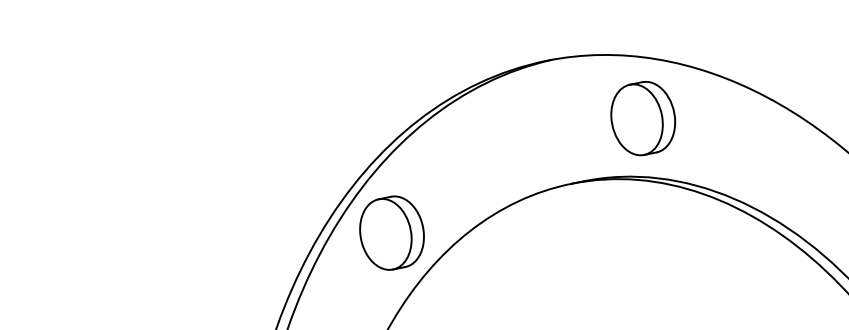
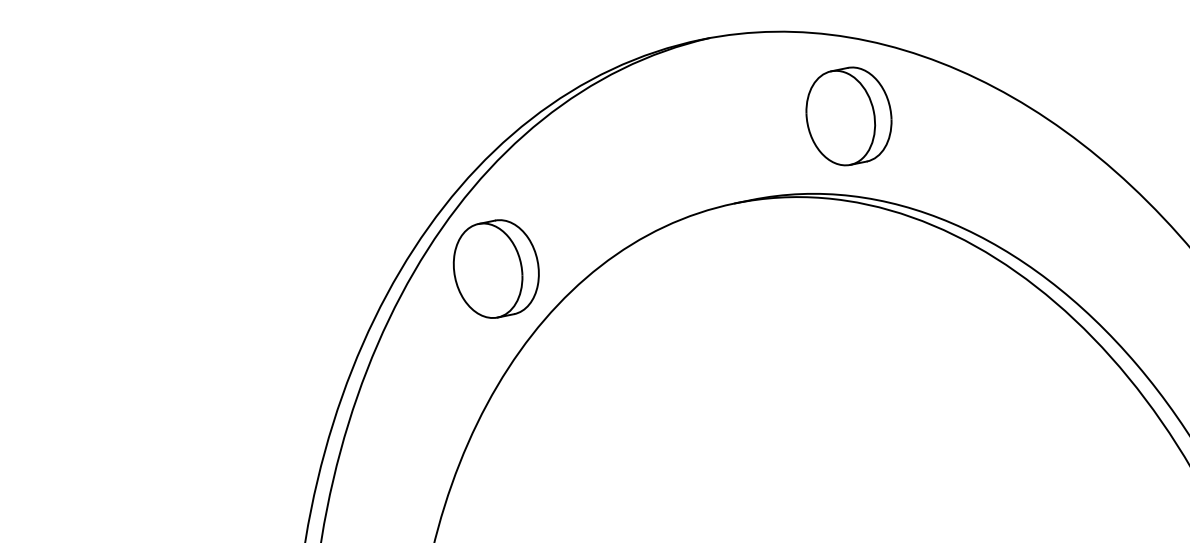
part: (642, 118) -> (848, 116), moved

